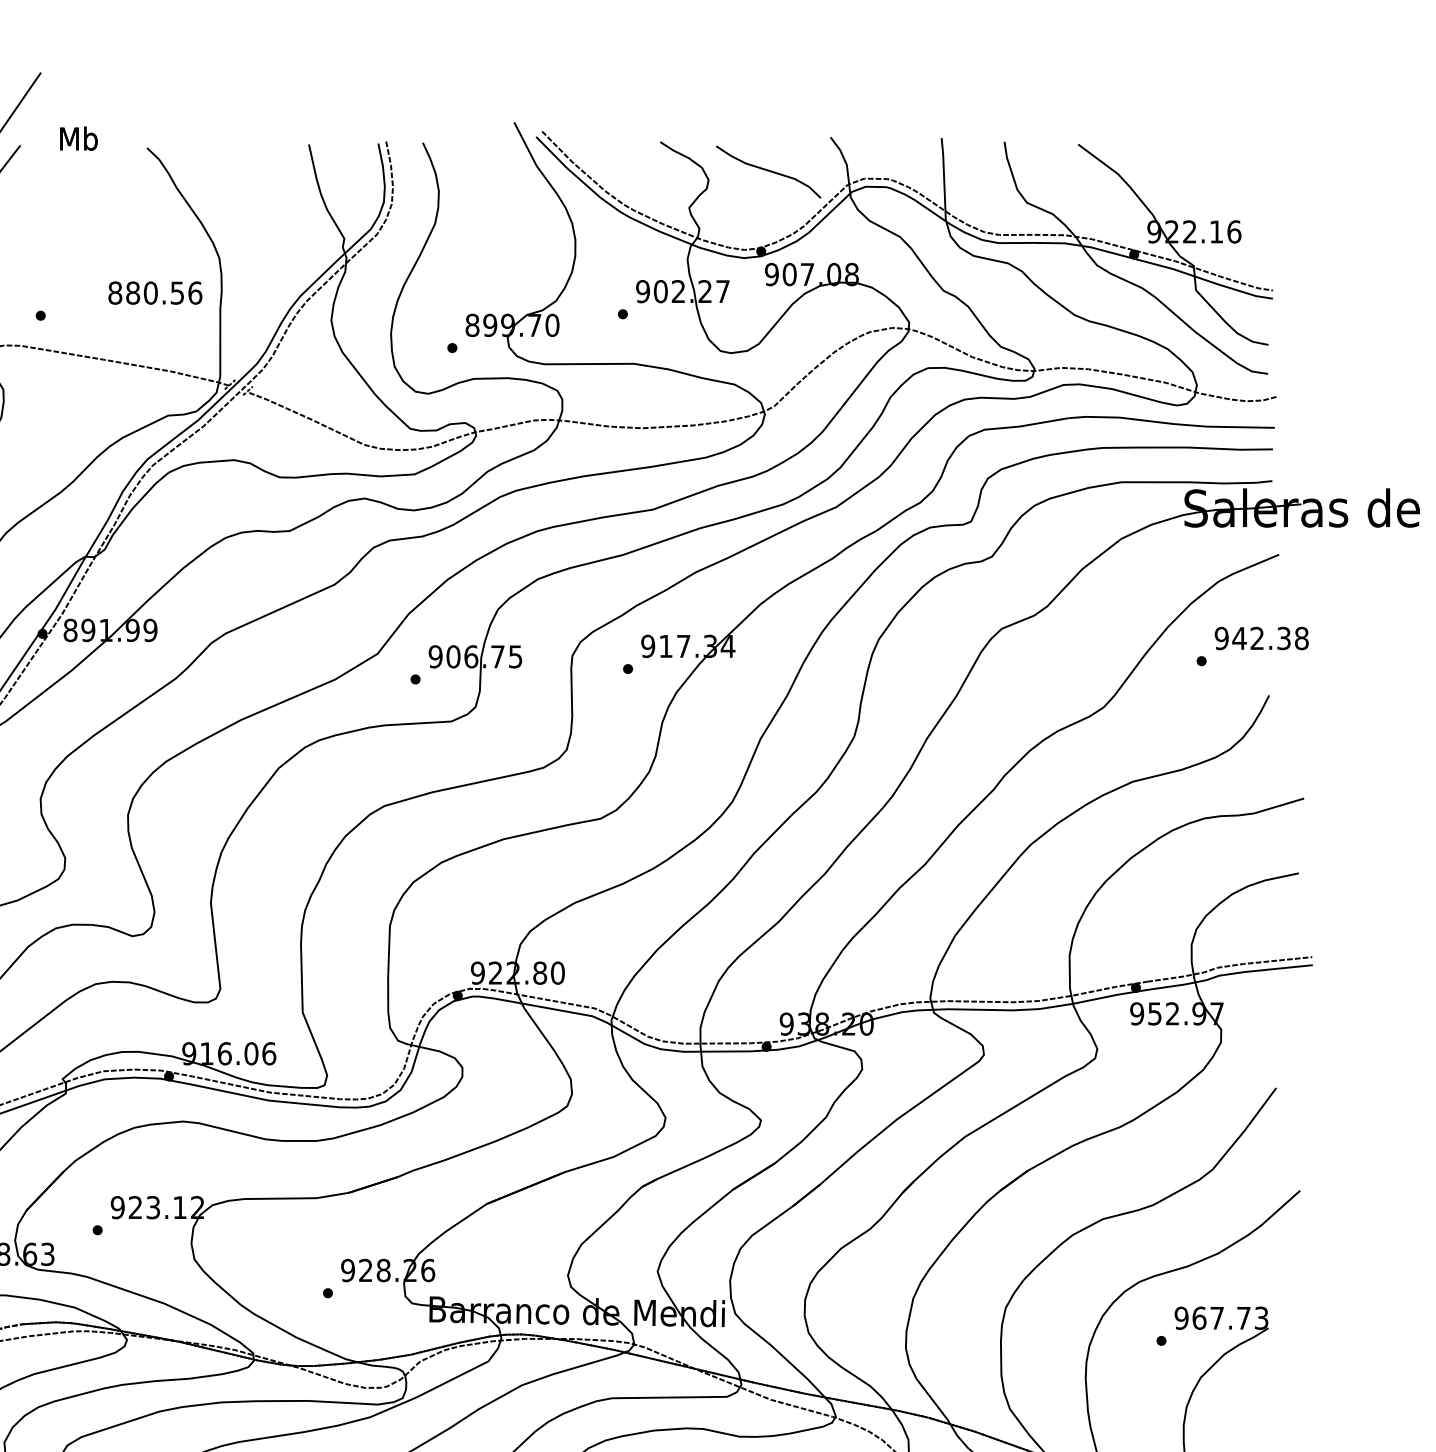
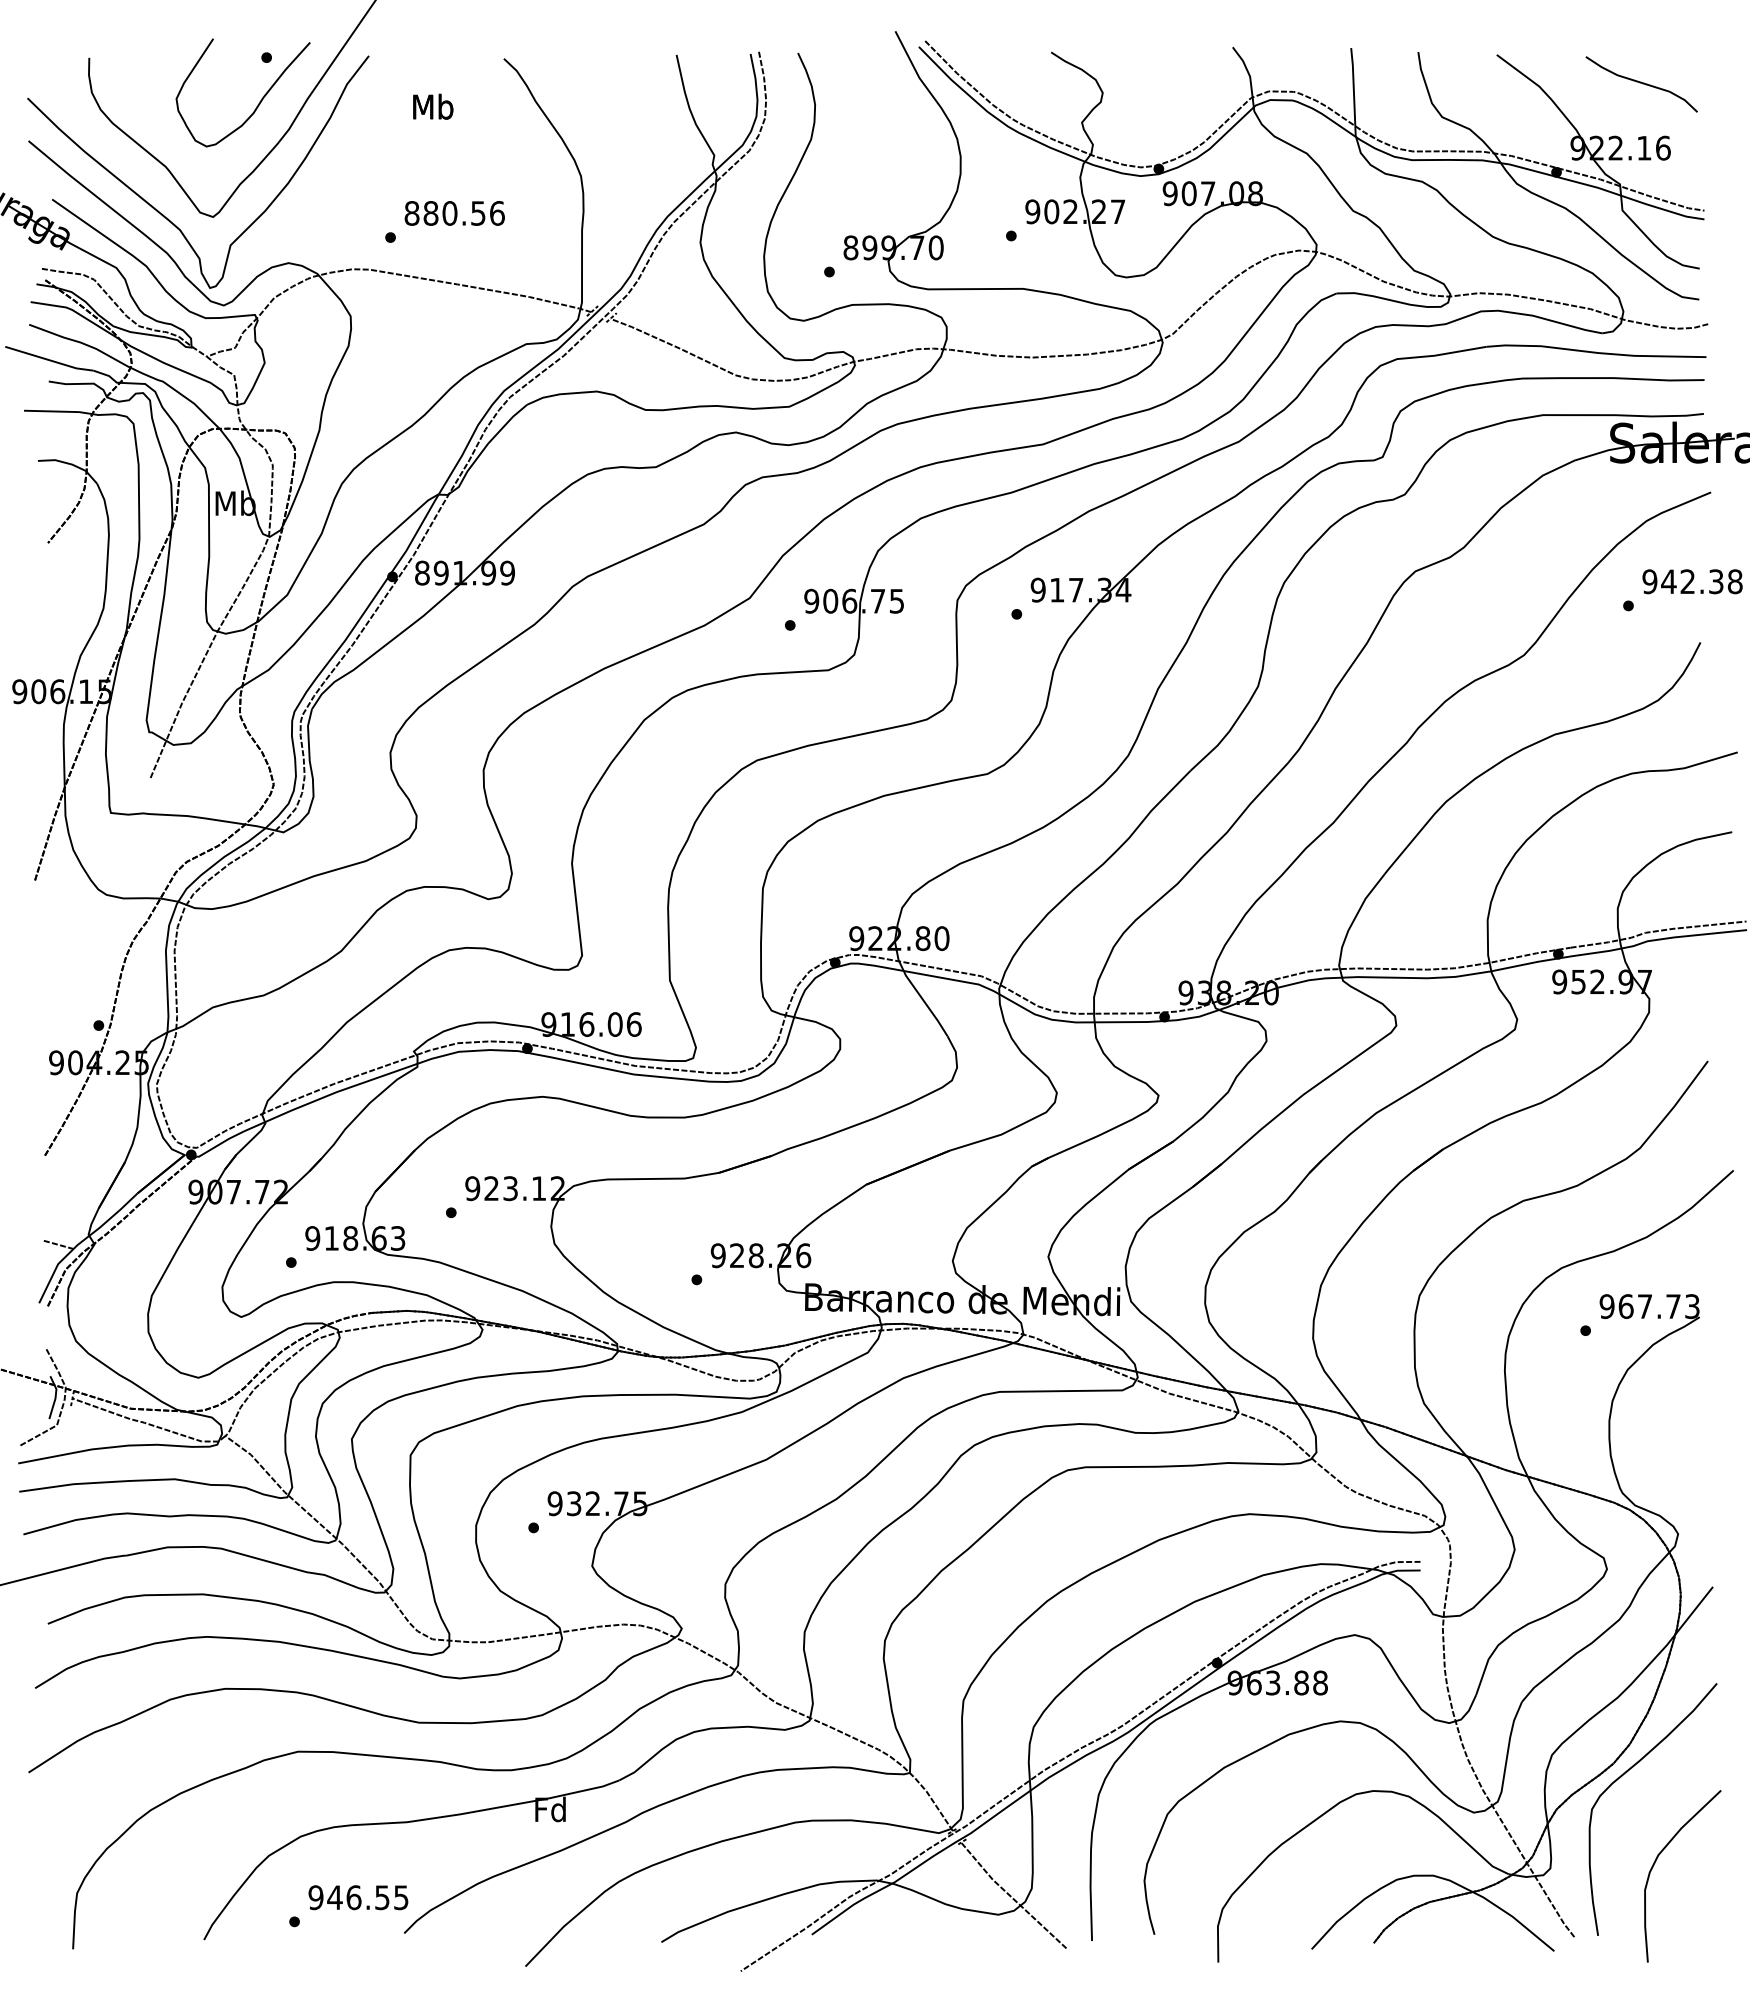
text: (79, 138) -> (433, 106), moved
curve: (768, 171) -> (1641, 83), moved
text: (155, 293) -> (454, 213), moved

